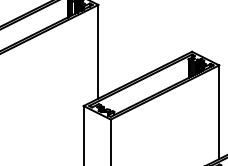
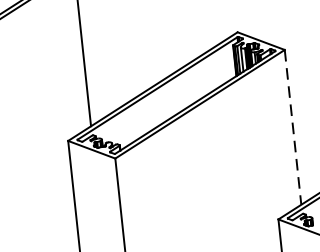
line: (219, 112) -> (293, 127), solid -> dashed

